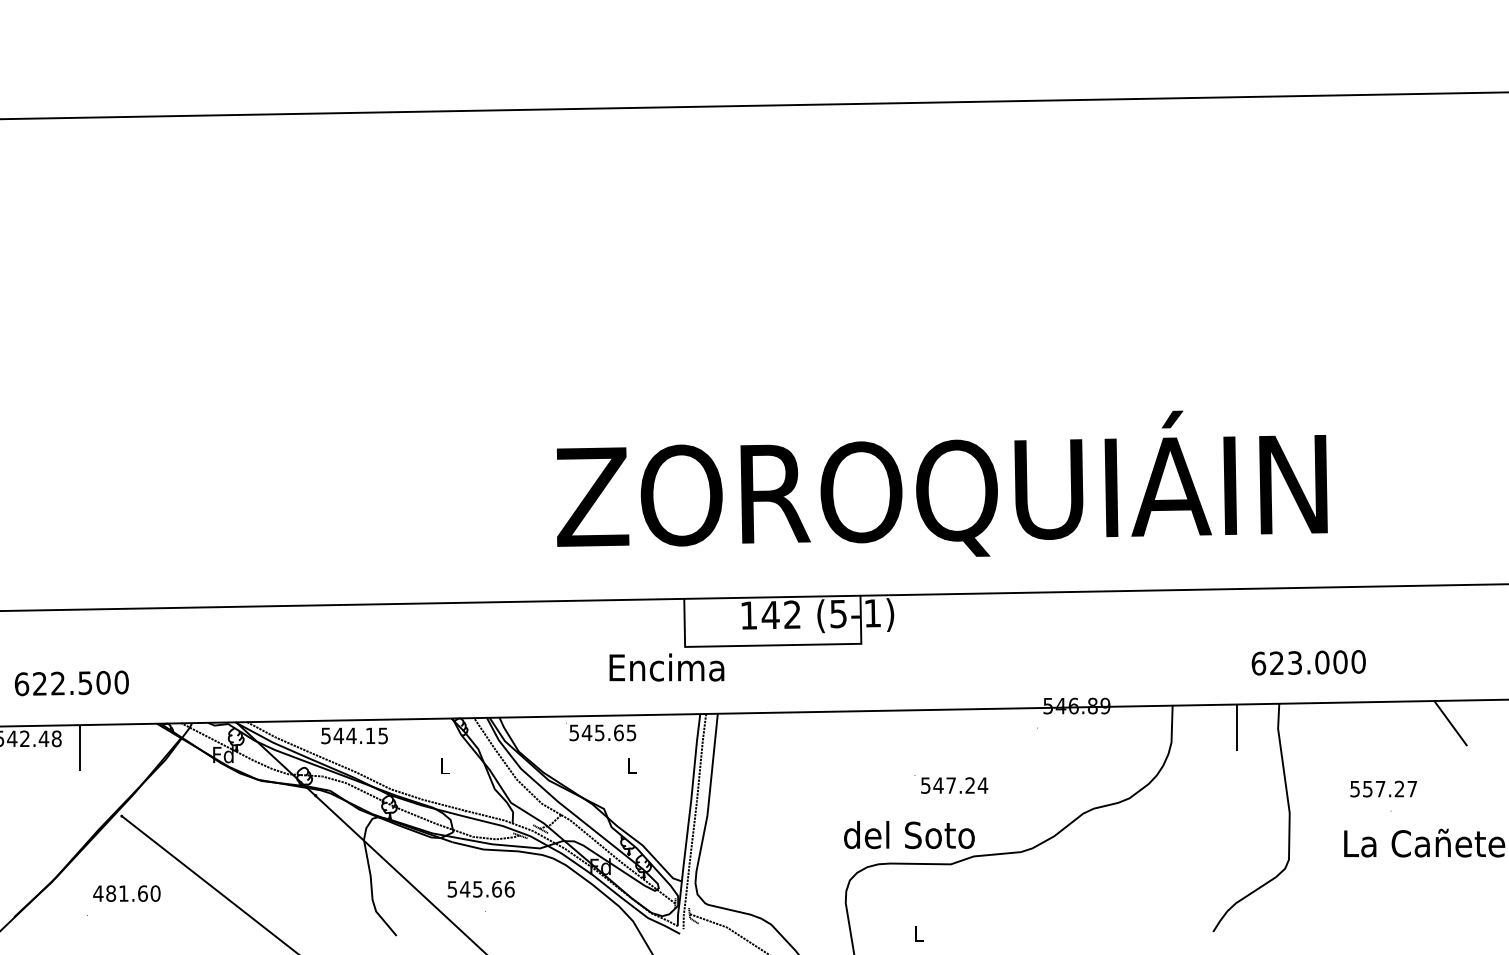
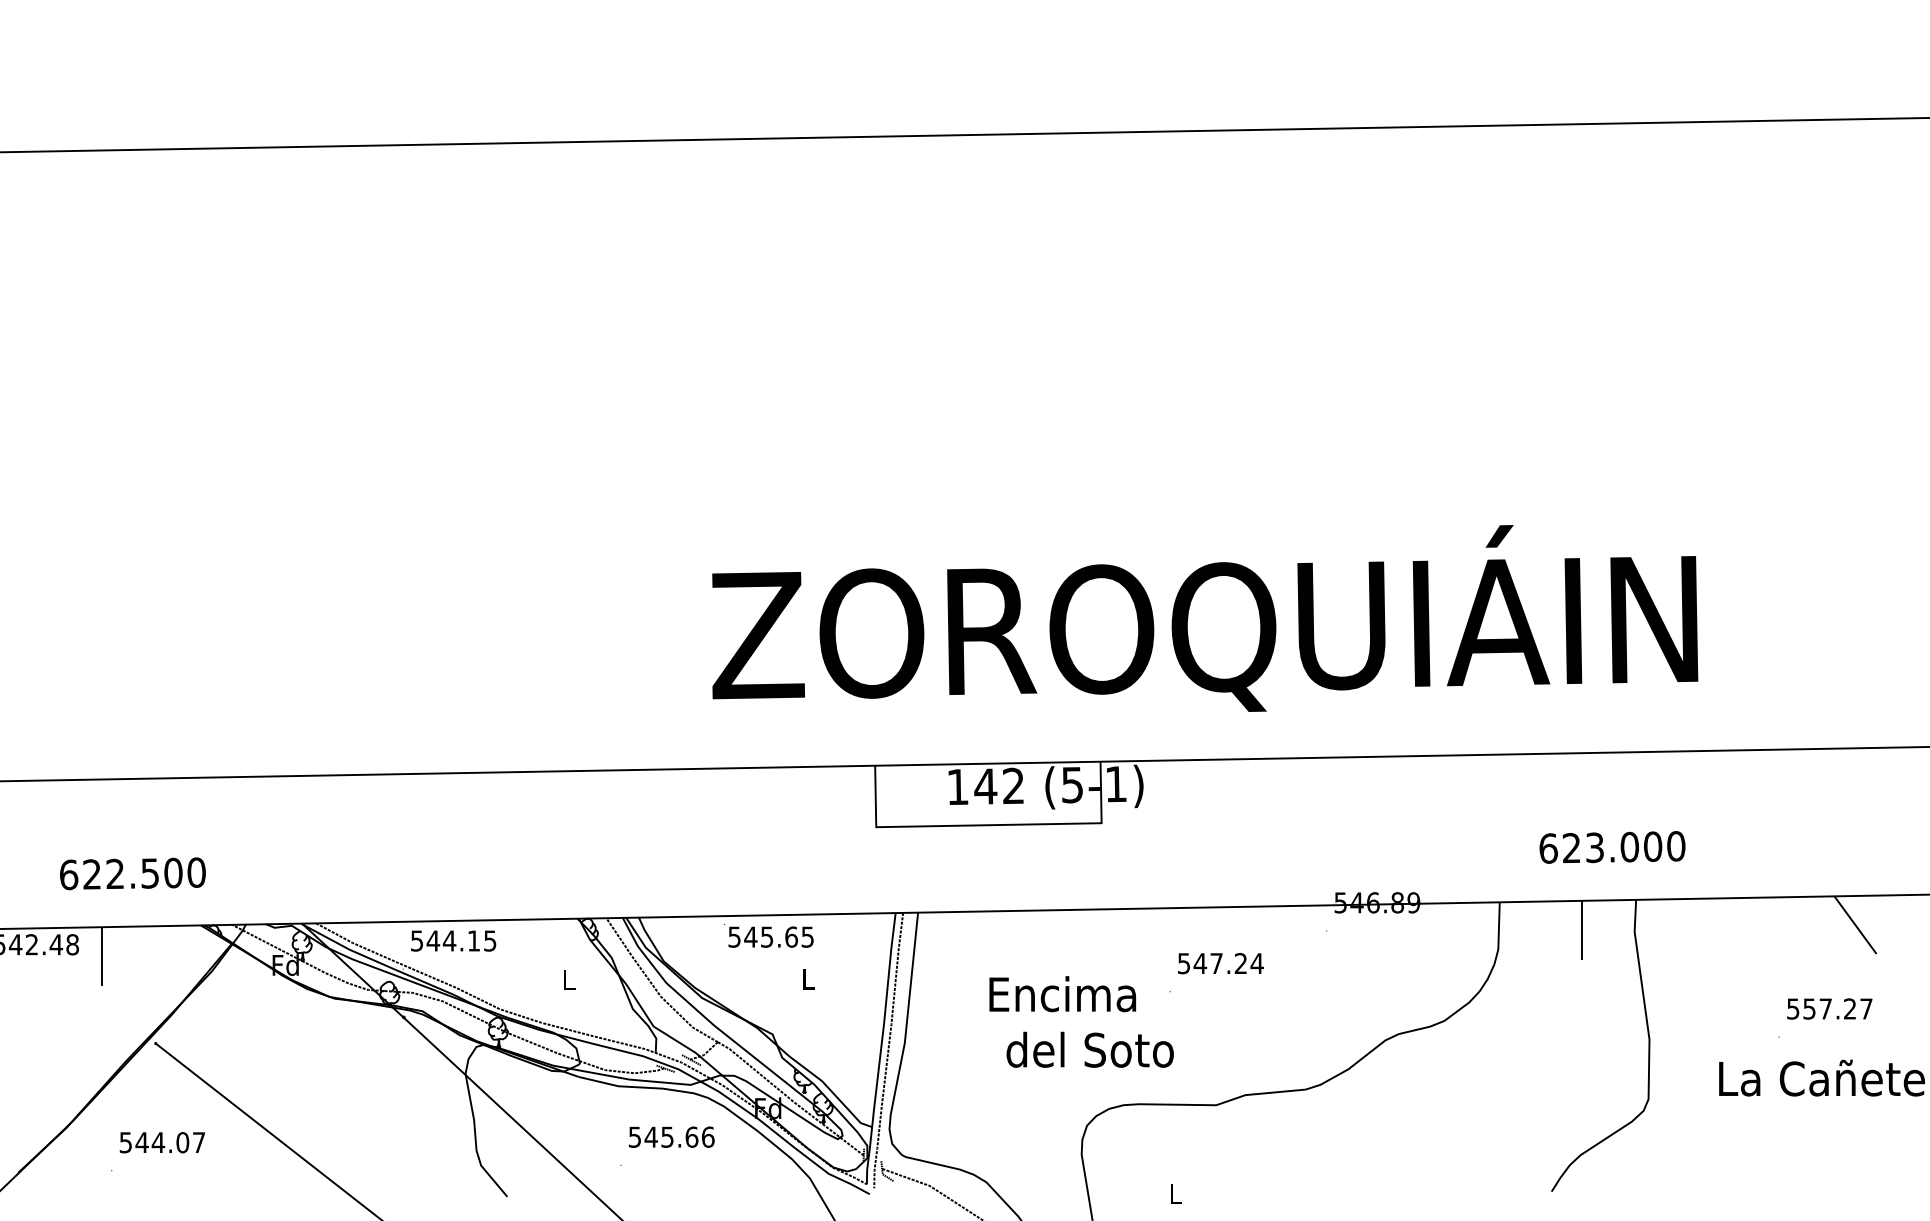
text: (1308, 662) -> (1612, 847), moved
text: (666, 667) -> (1062, 994), moved
text: (71, 683) -> (132, 873), moved
text: (954, 785) -> (1220, 963), moved
text: (1383, 788) -> (1829, 1008), moved
text: (909, 835) -> (1090, 1050), moved
text: (480, 889) -> (670, 1137), moved
text: (126, 893) -> (161, 1142), 481.60 -> 544.07

